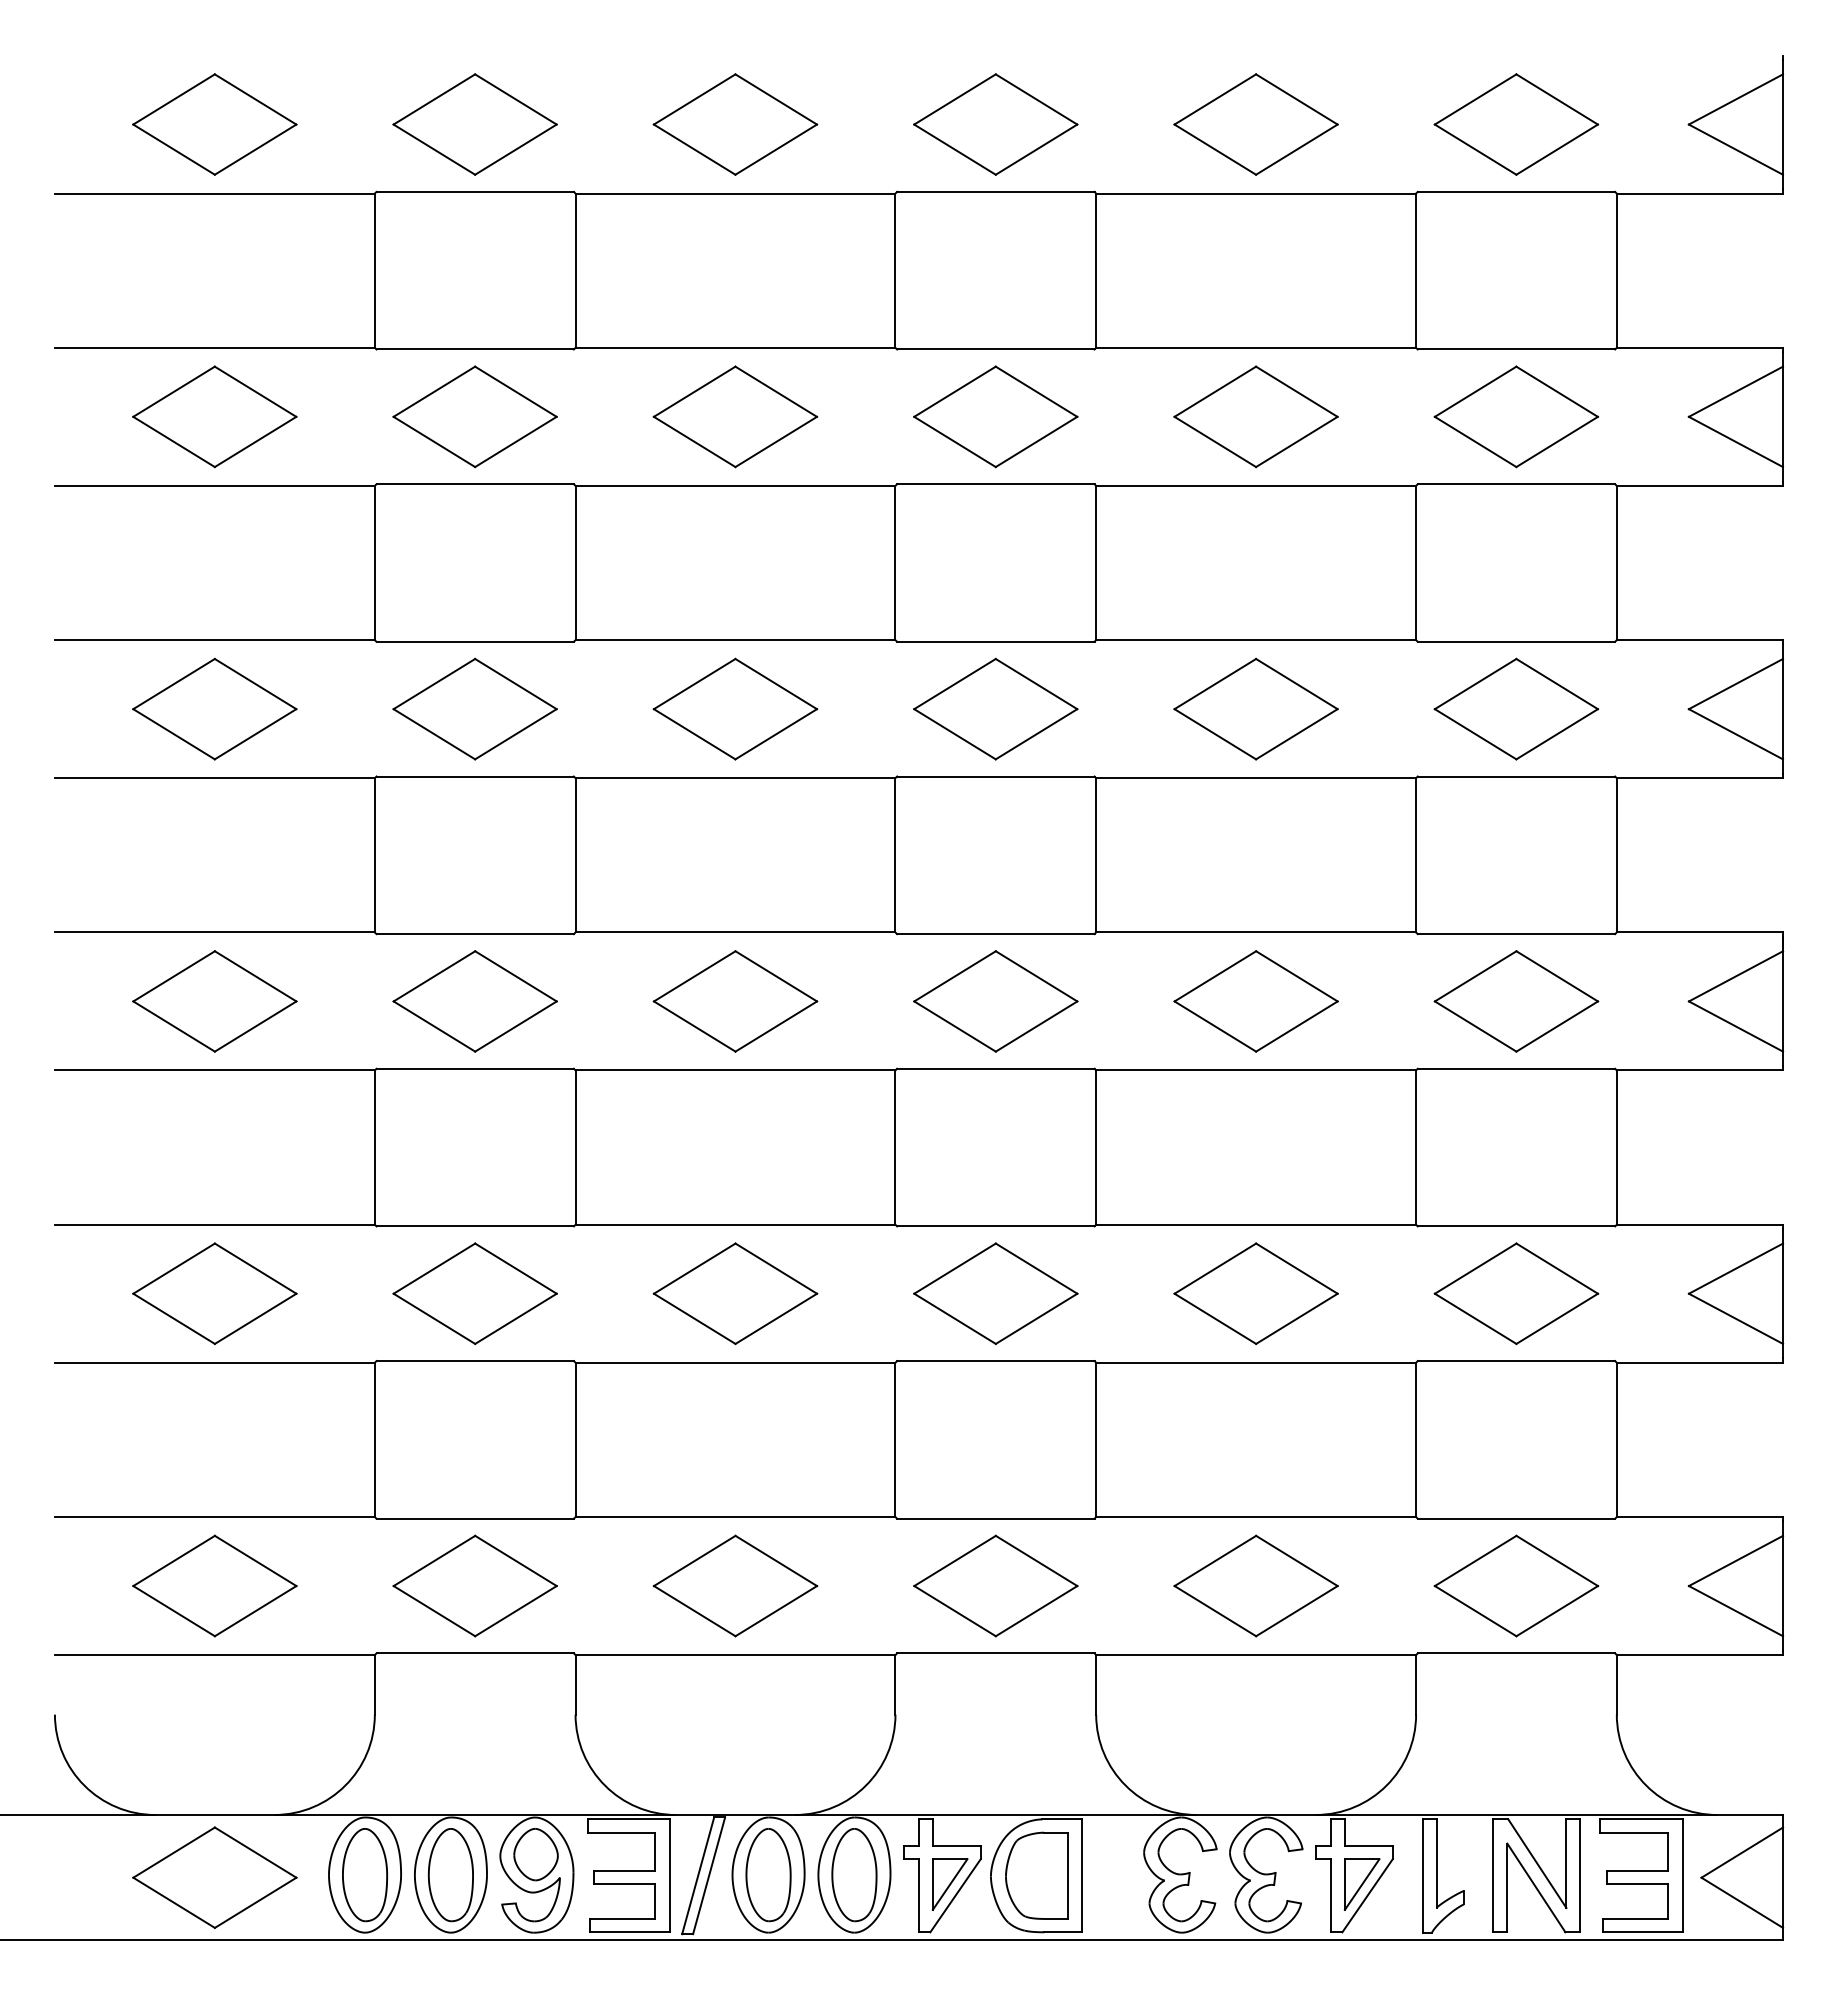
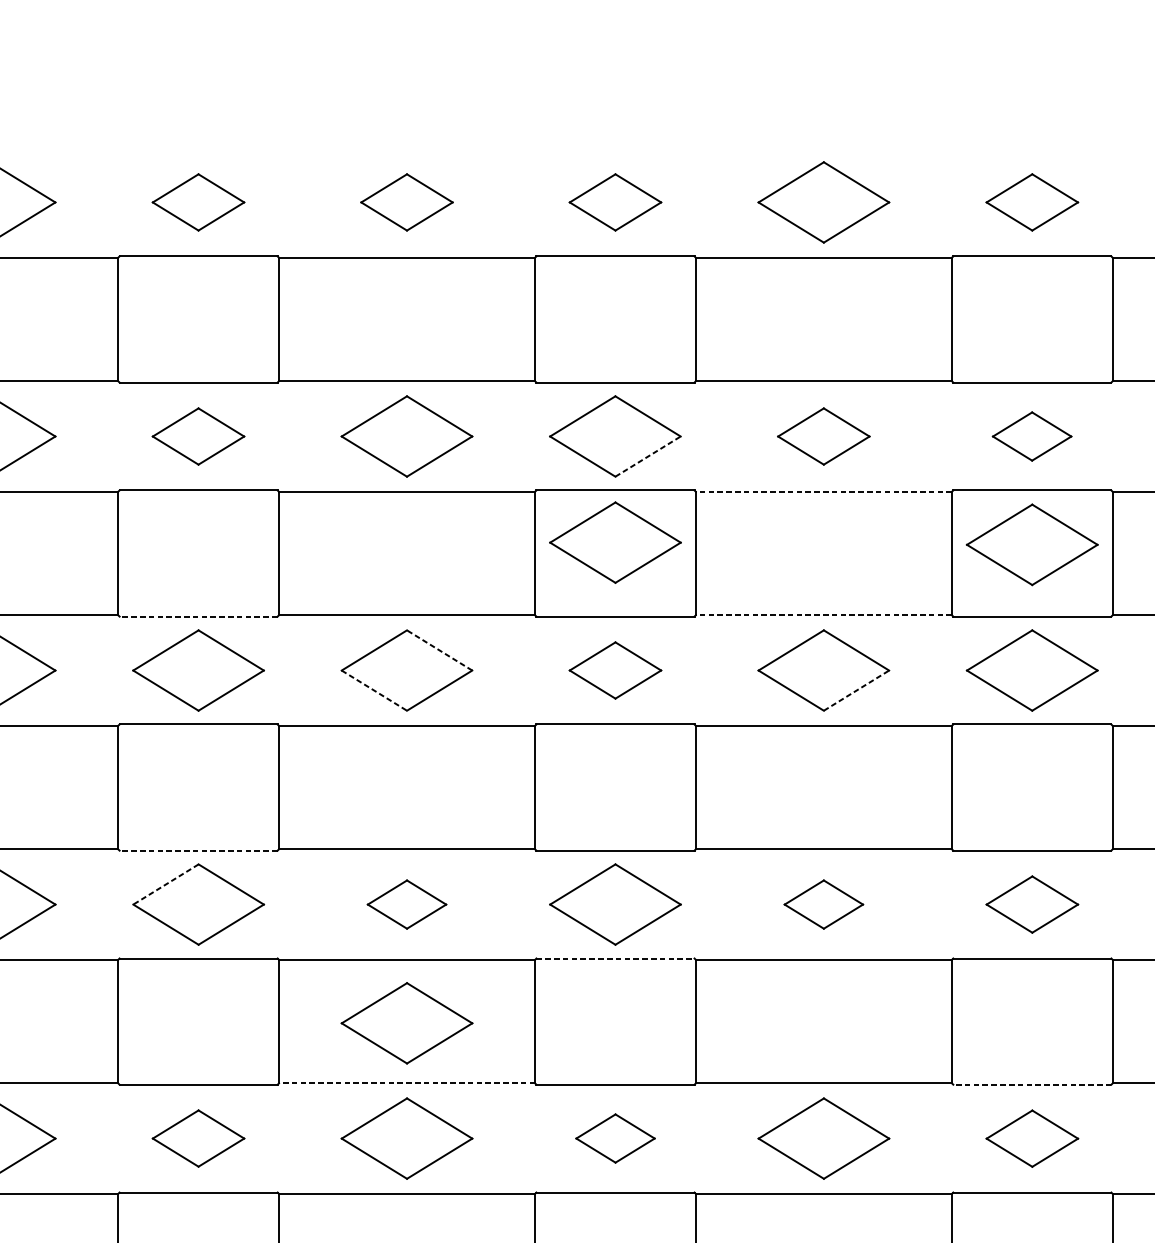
part: (474, 124) -> (198, 202), size x0.7
part: (735, 124) -> (407, 202), size x0.7
part: (995, 124) -> (615, 202), size x0.7
part: (1516, 124) -> (1032, 202), size x0.7
part: (474, 416) -> (198, 436), size x0.7
part: (1255, 416) -> (823, 436), size x0.7
part: (1515, 416) -> (1031, 436), size x0.6
line: (1036, 441) -> (648, 456), solid -> dashed
line: (1256, 485) -> (824, 491), solid -> dashed
part: (995, 549) -> (615, 542), added
part: (1515, 551) -> (1031, 544), added
line: (1256, 640) -> (824, 615), solid -> dashed
line: (475, 641) -> (198, 616), solid -> dashed
line: (776, 684) -> (439, 650), solid -> dashed
part: (995, 708) -> (615, 670), size x0.7
line: (694, 734) -> (374, 690), solid -> dashed
line: (1296, 734) -> (856, 690), solid -> dashed
line: (475, 934) -> (198, 850), solid -> dashed
line: (434, 976) -> (166, 884), solid -> dashed
part: (735, 1001) -> (407, 904), size x0.6
part: (1255, 1001) -> (823, 904), size x0.6
part: (1516, 1001) -> (1032, 904), size x0.7
line: (995, 1068) -> (615, 958), solid -> dashed
part: (735, 1149) -> (407, 1023), added
line: (735, 1224) -> (407, 1083), solid -> dashed
line: (1516, 1226) -> (1032, 1084), solid -> dashed
part: (474, 1293) -> (198, 1138), size x0.7
part: (995, 1293) -> (615, 1138), size x0.6
part: (1516, 1293) -> (1032, 1138), size x0.7

